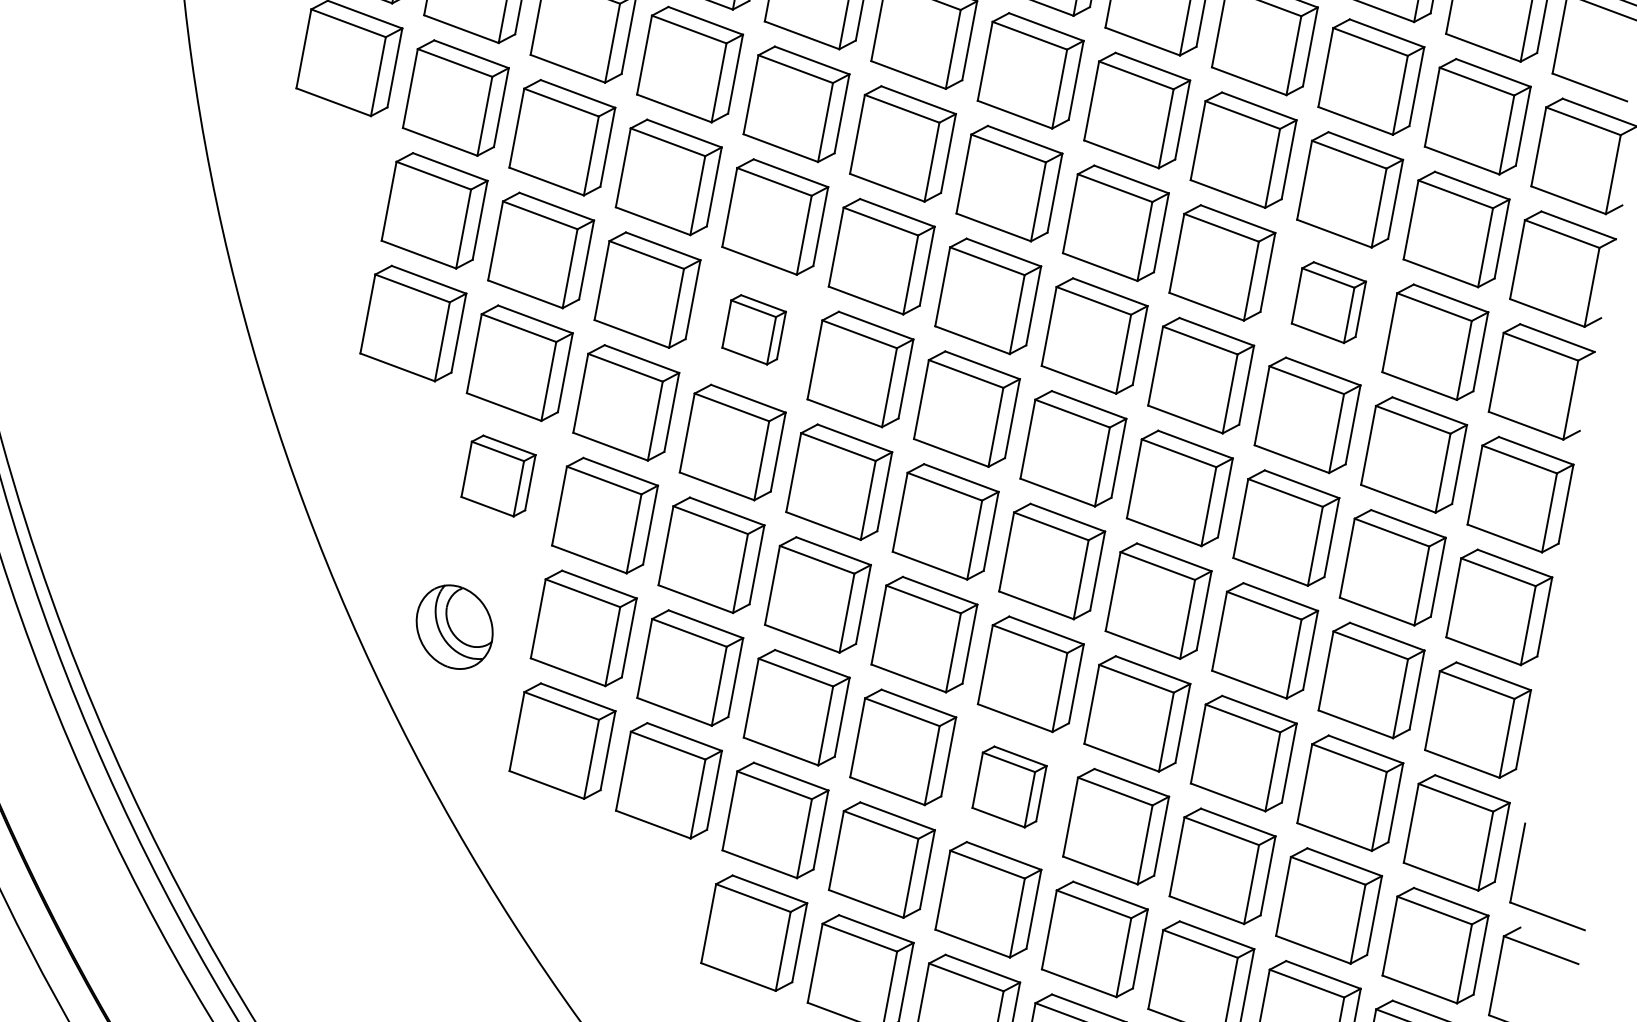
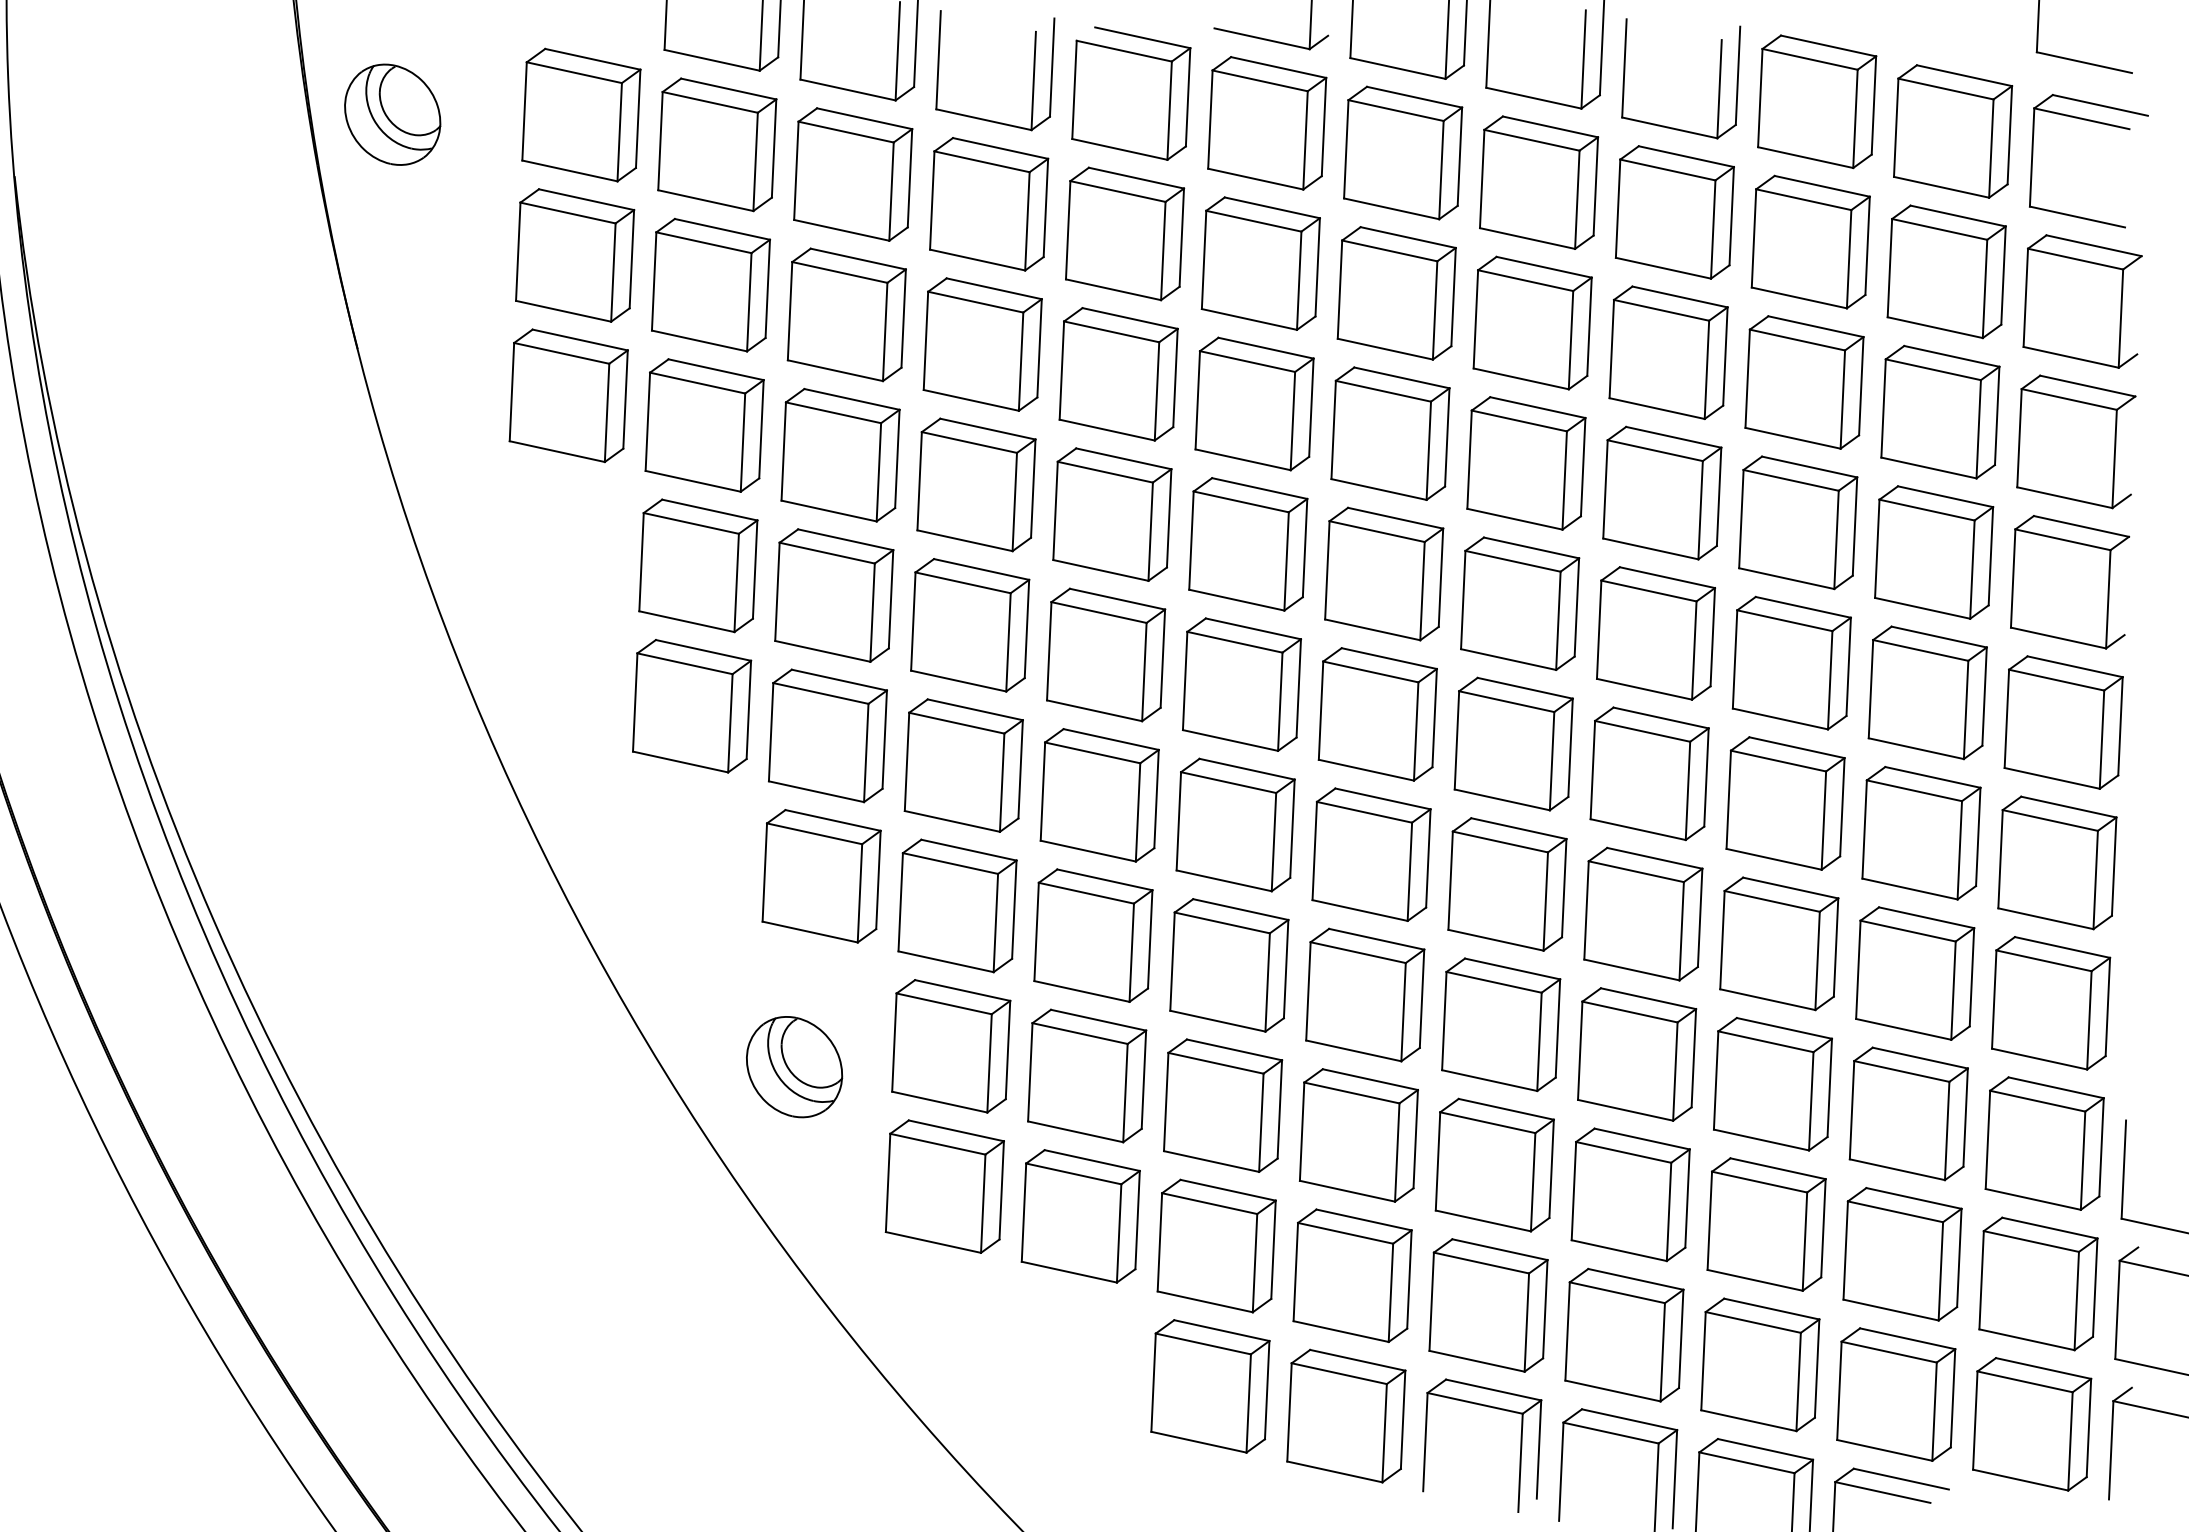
part: (1329, 302) -> (1798, 522), size x1.43
part: (754, 329) -> (1106, 654), size x1.67
part: (498, 476) -> (821, 876), size x1.43
part: (1009, 786) -> (1494, 1164), size x1.43

